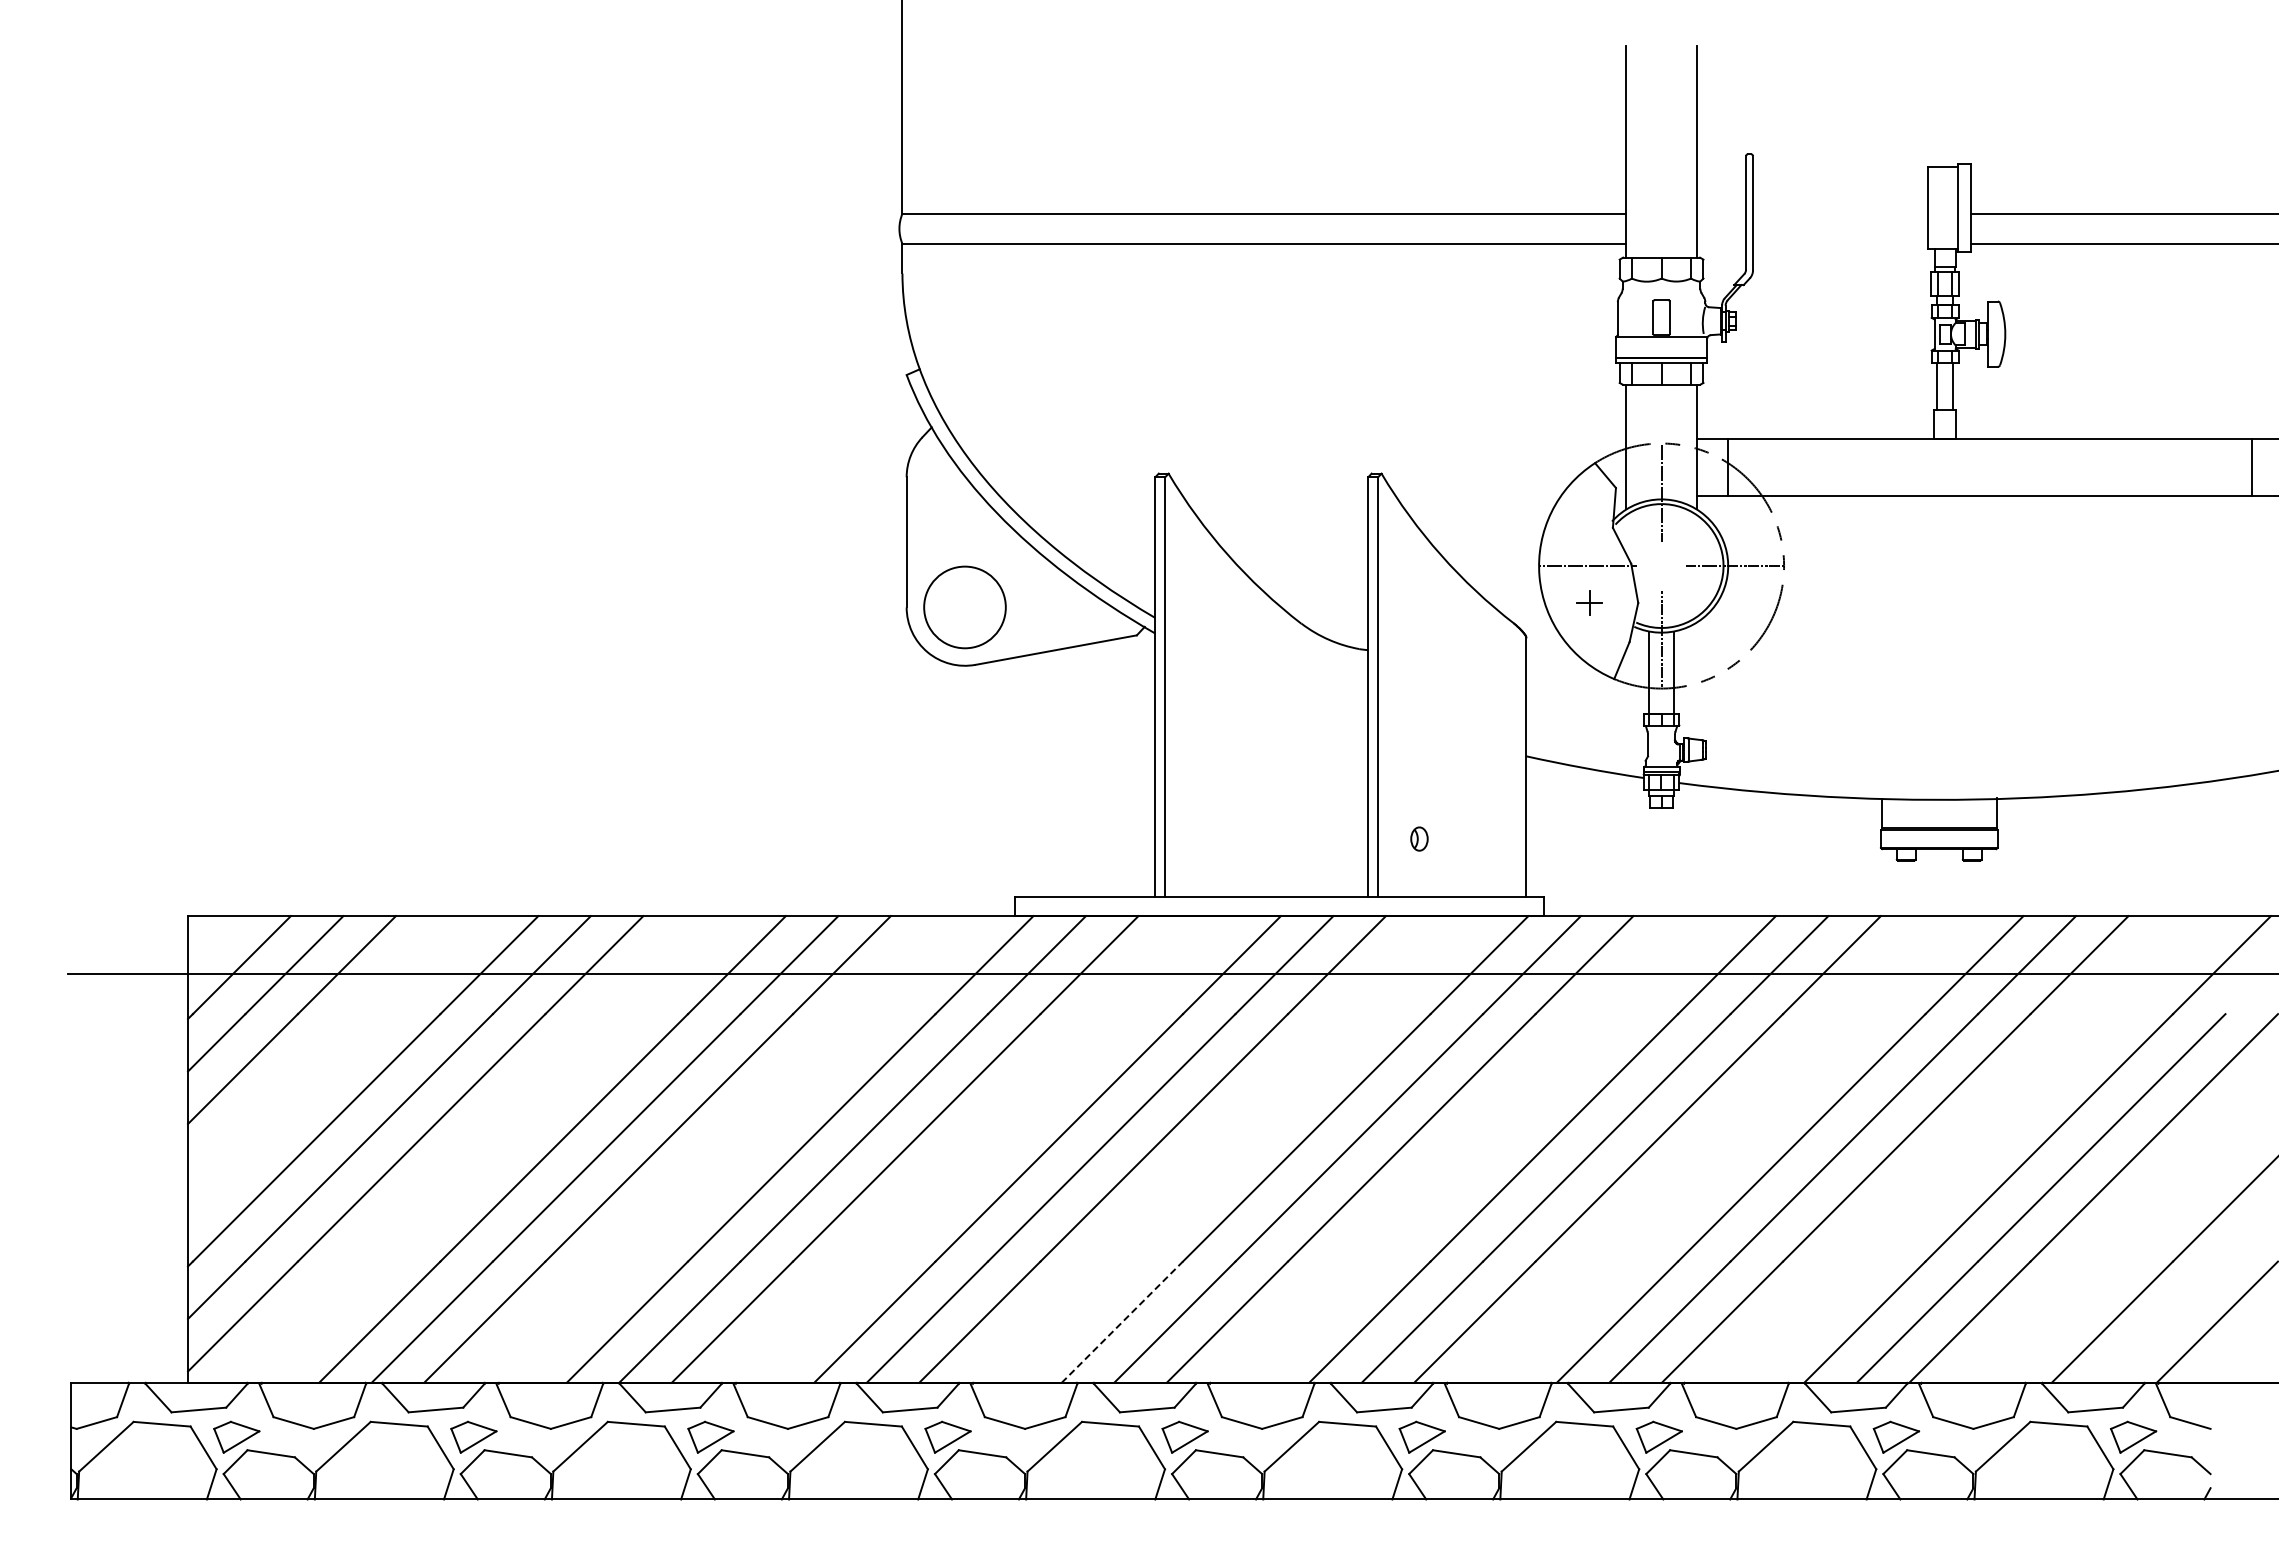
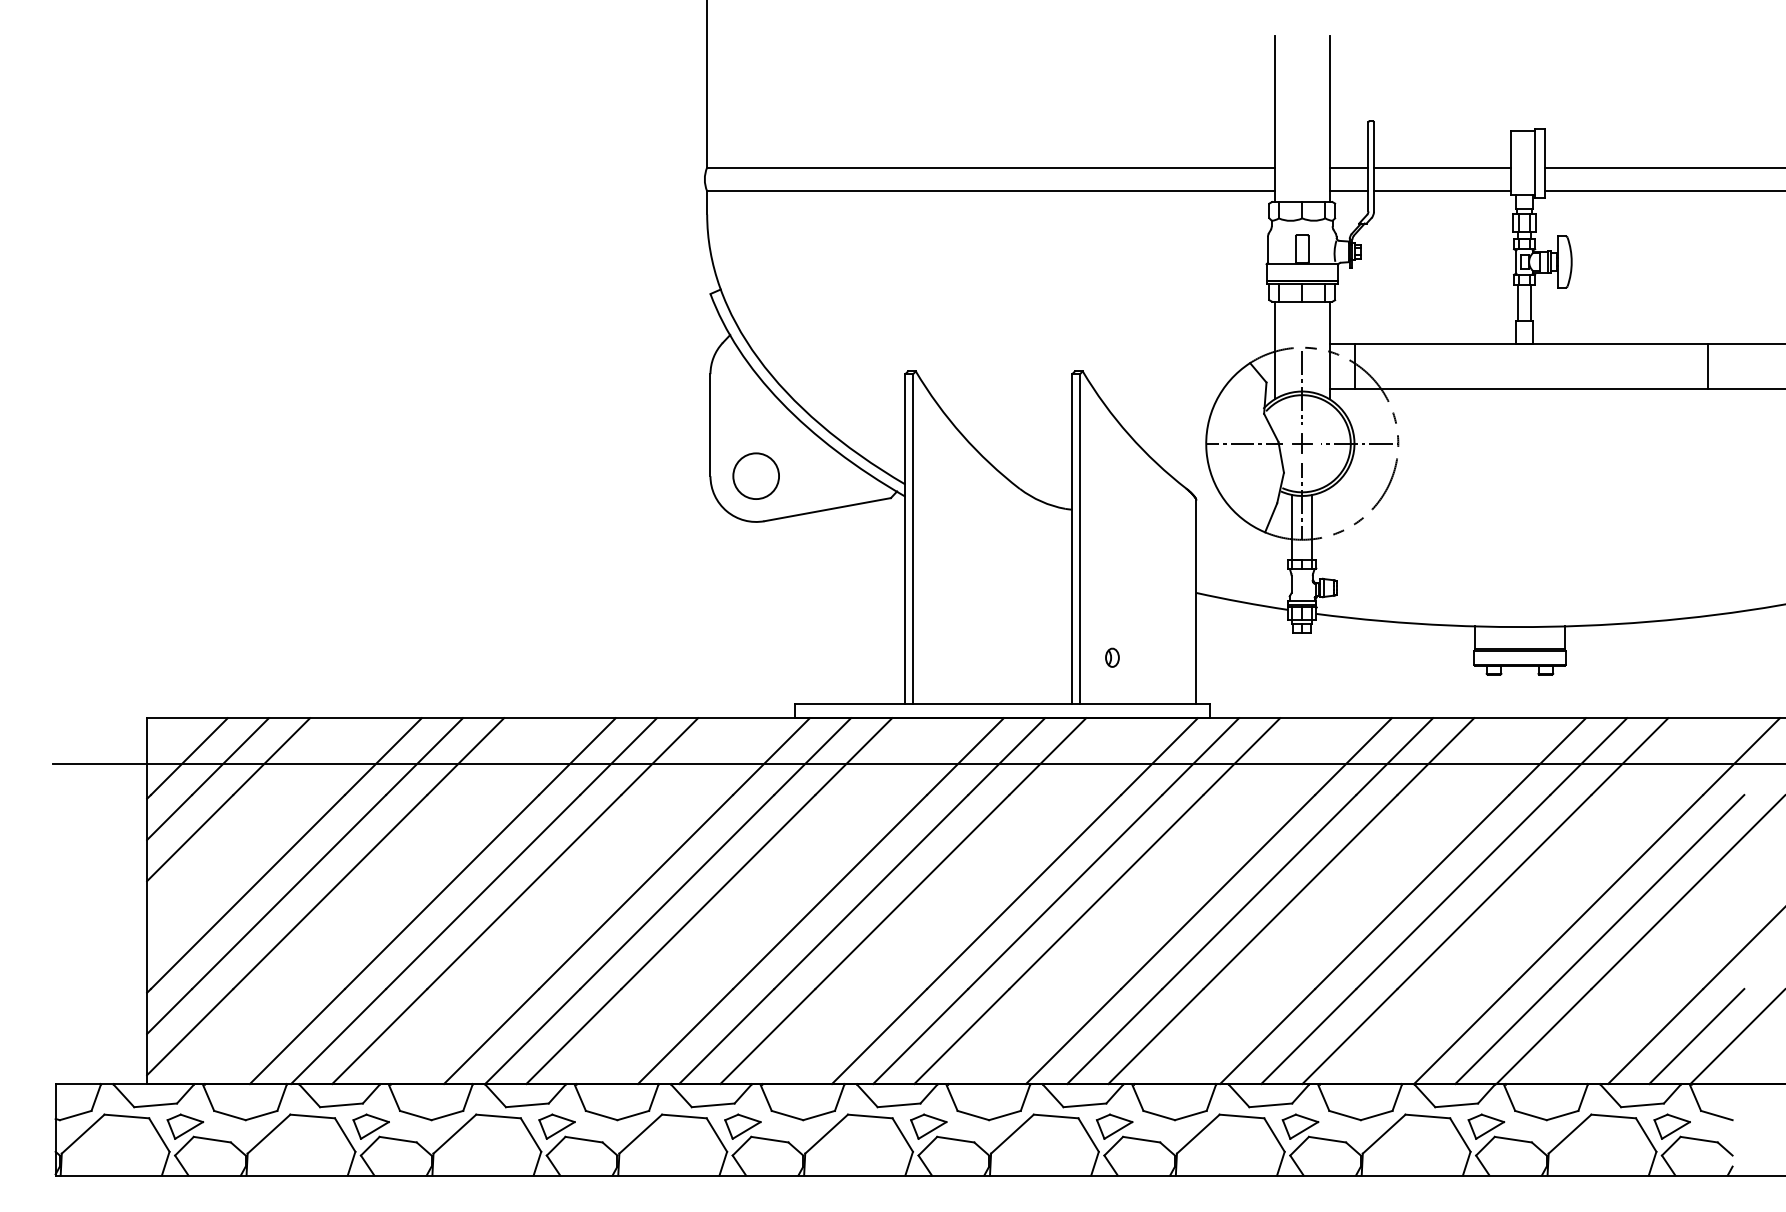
line: (1721, 213) -> (1349, 167), added
line: (1840, 213) -> (1442, 167), added
line: (1721, 244) -> (1349, 191), added
line: (1840, 244) -> (1442, 191), added
line: (2251, 467) -> (1707, 366), moved
part: (1589, 602) -> (1302, 443), moved
circle: (964, 607) -> (755, 476), size x0.71
line: (2164, 1321) -> (1696, 1035), added
line: (1122, 1322) -> (879, 1036), dashed -> solid

